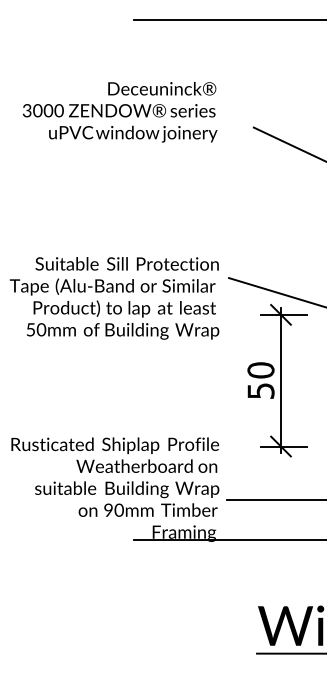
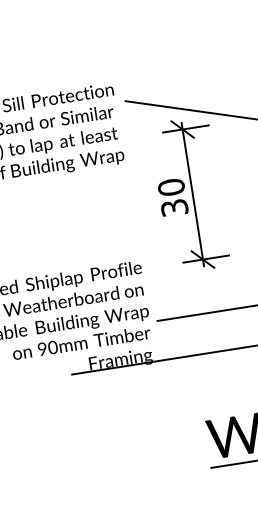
text: (260, 390) -> (174, 207), 50 -> 30

